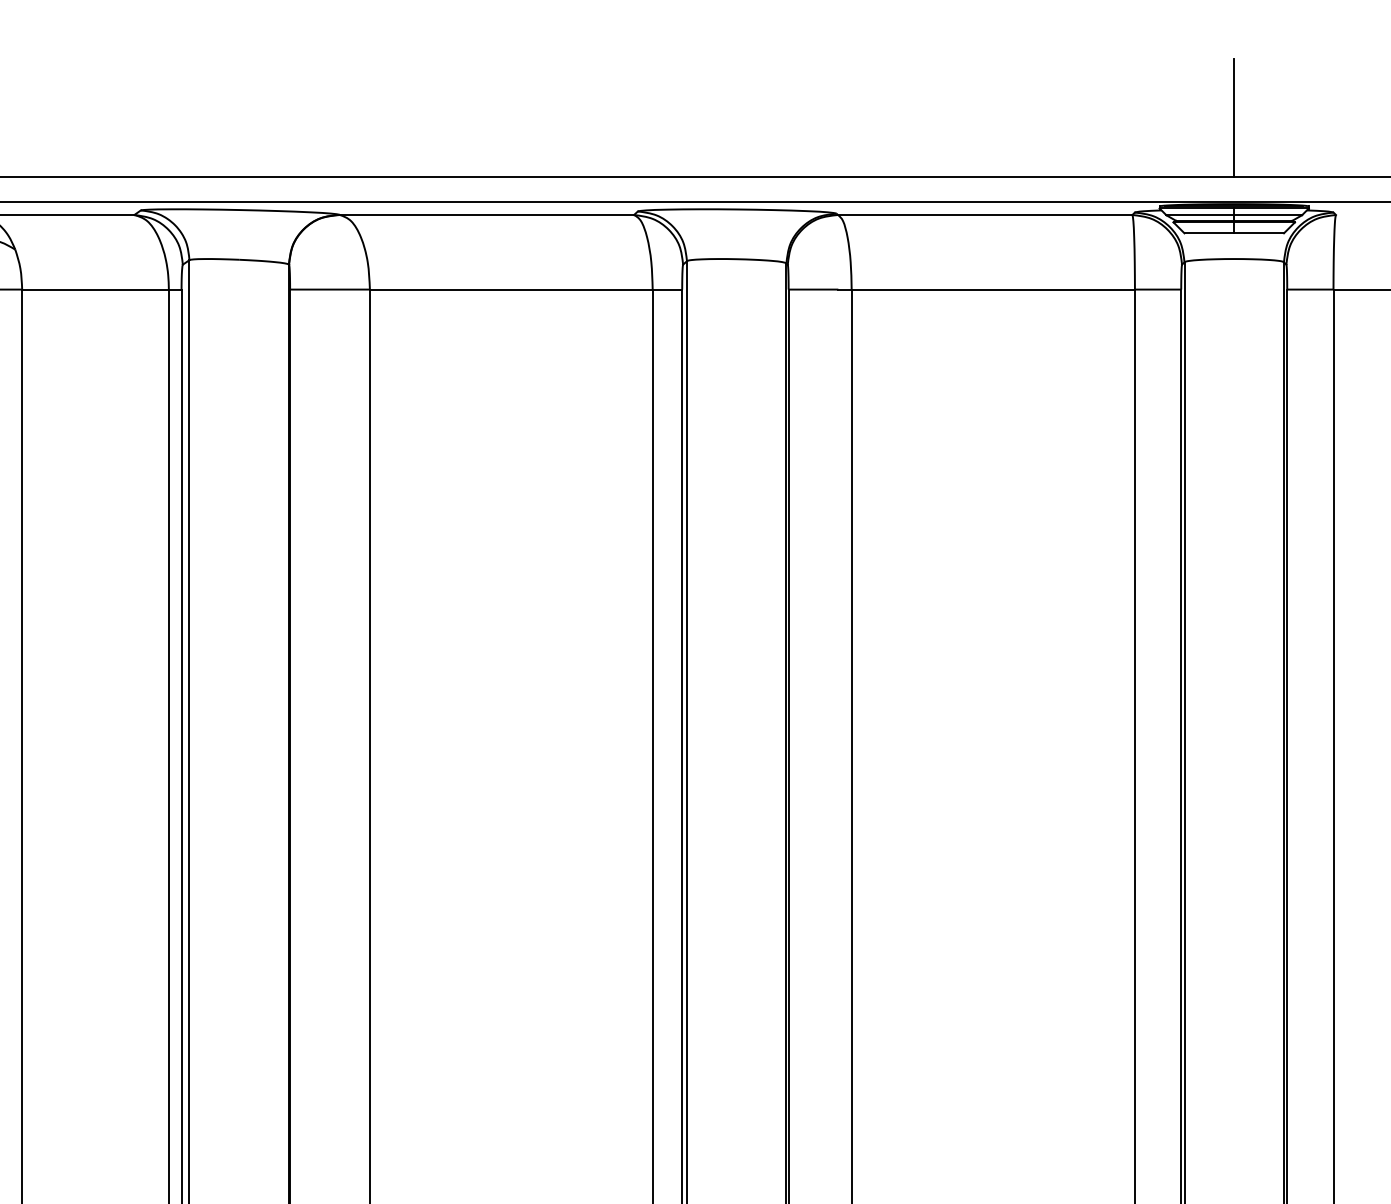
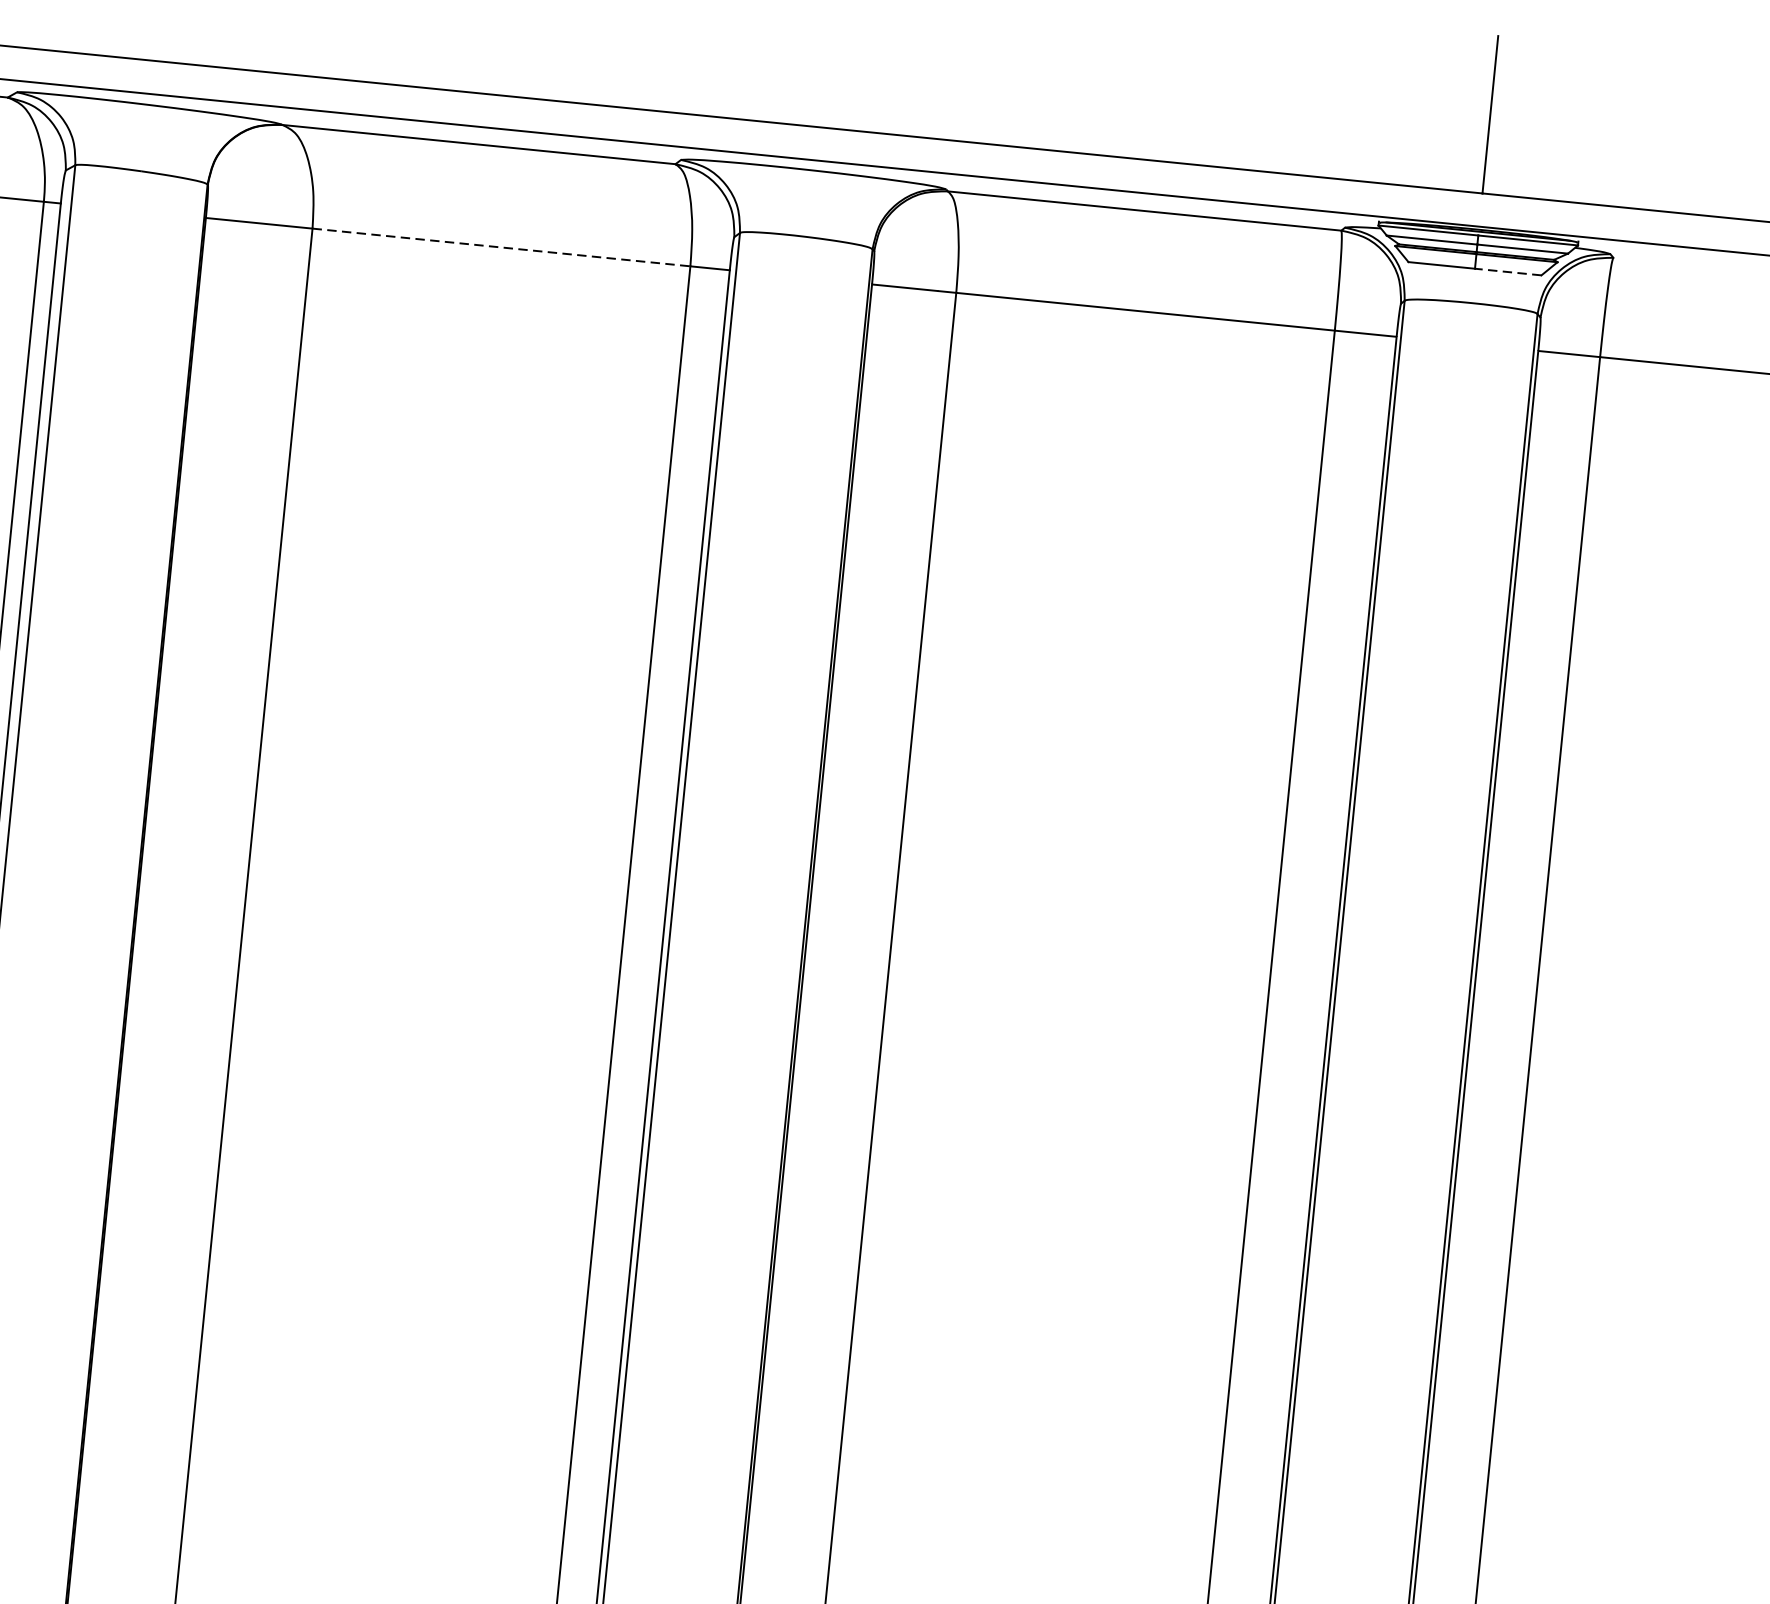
line: (1259, 233) -> (1508, 272), solid -> dashed
line: (511, 289) -> (501, 247), solid -> dashed

